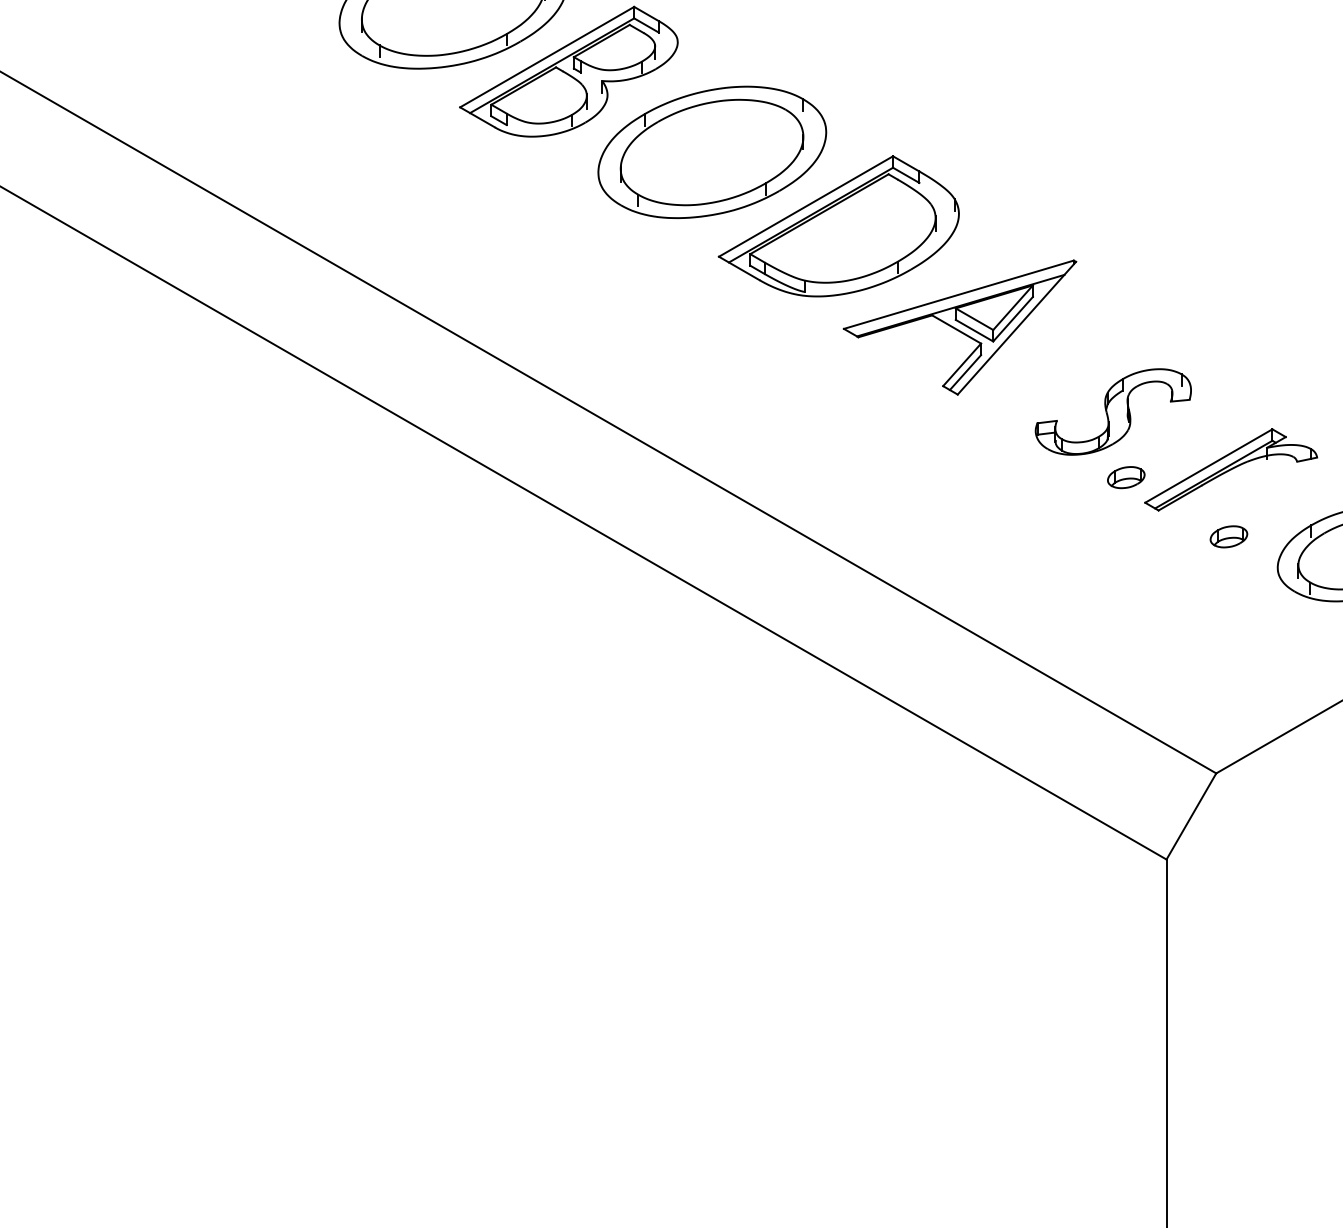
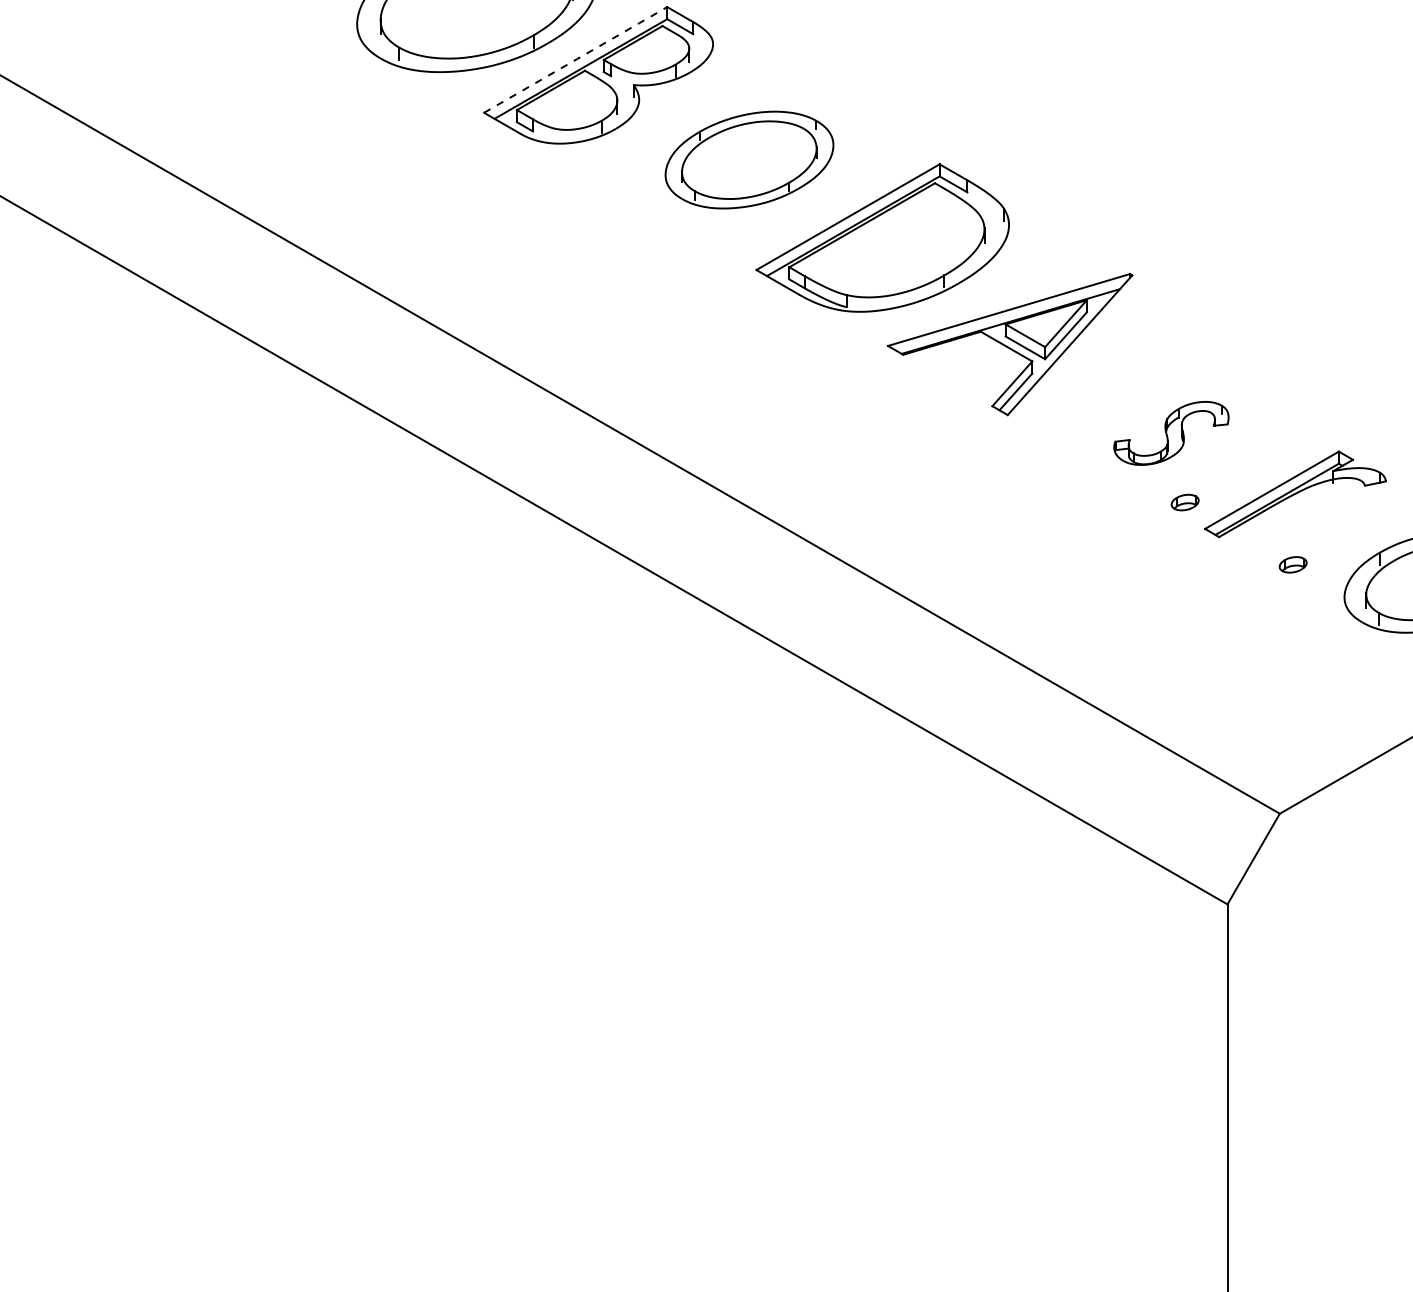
line: (547, 56) -> (576, 59), solid -> dashed
part: (712, 151) -> (749, 159), size x0.7
part: (1112, 411) -> (1170, 432), size x0.7
part: (1126, 477) -> (1185, 502), size x0.7
part: (1228, 536) -> (1292, 564), size x0.7

